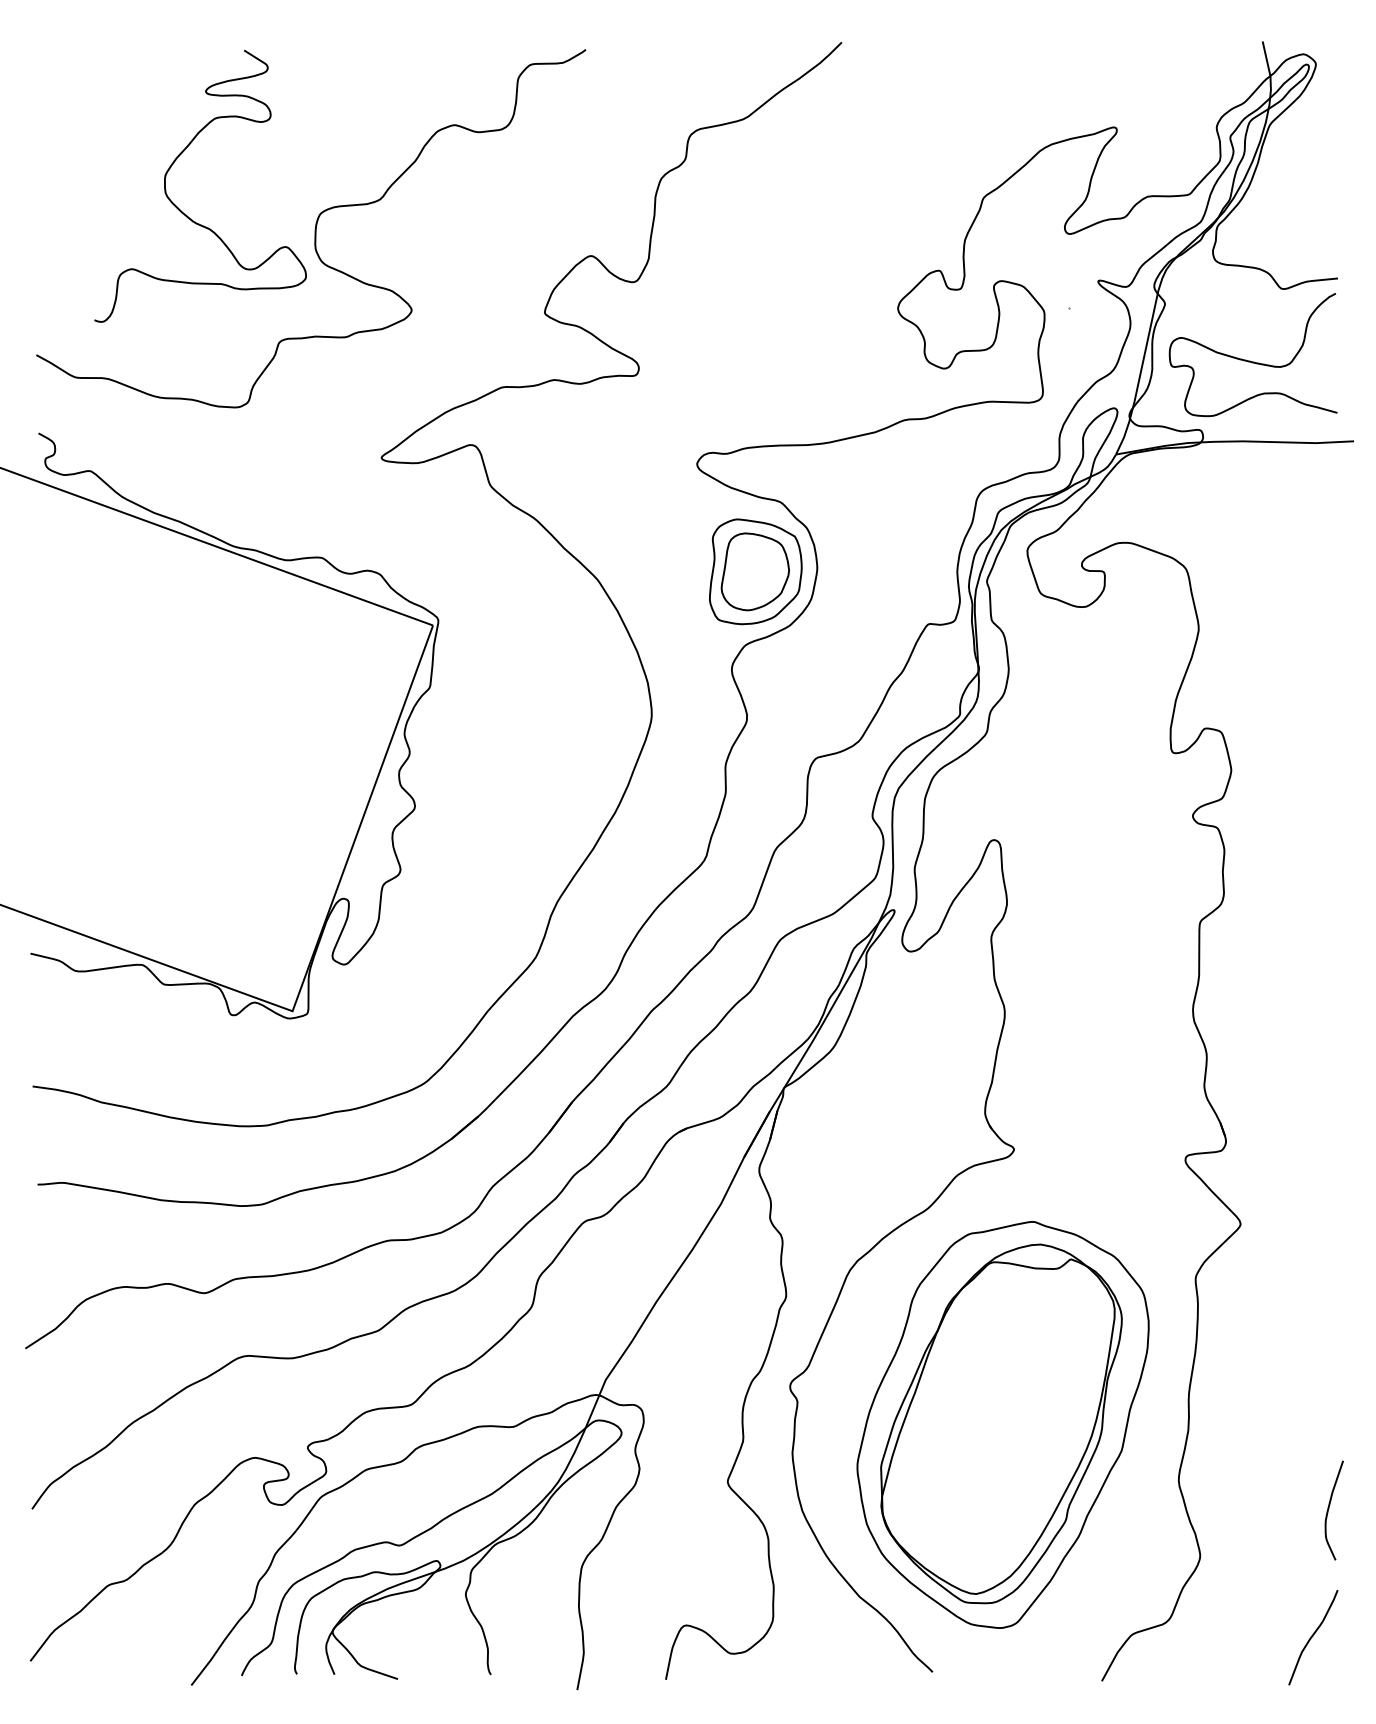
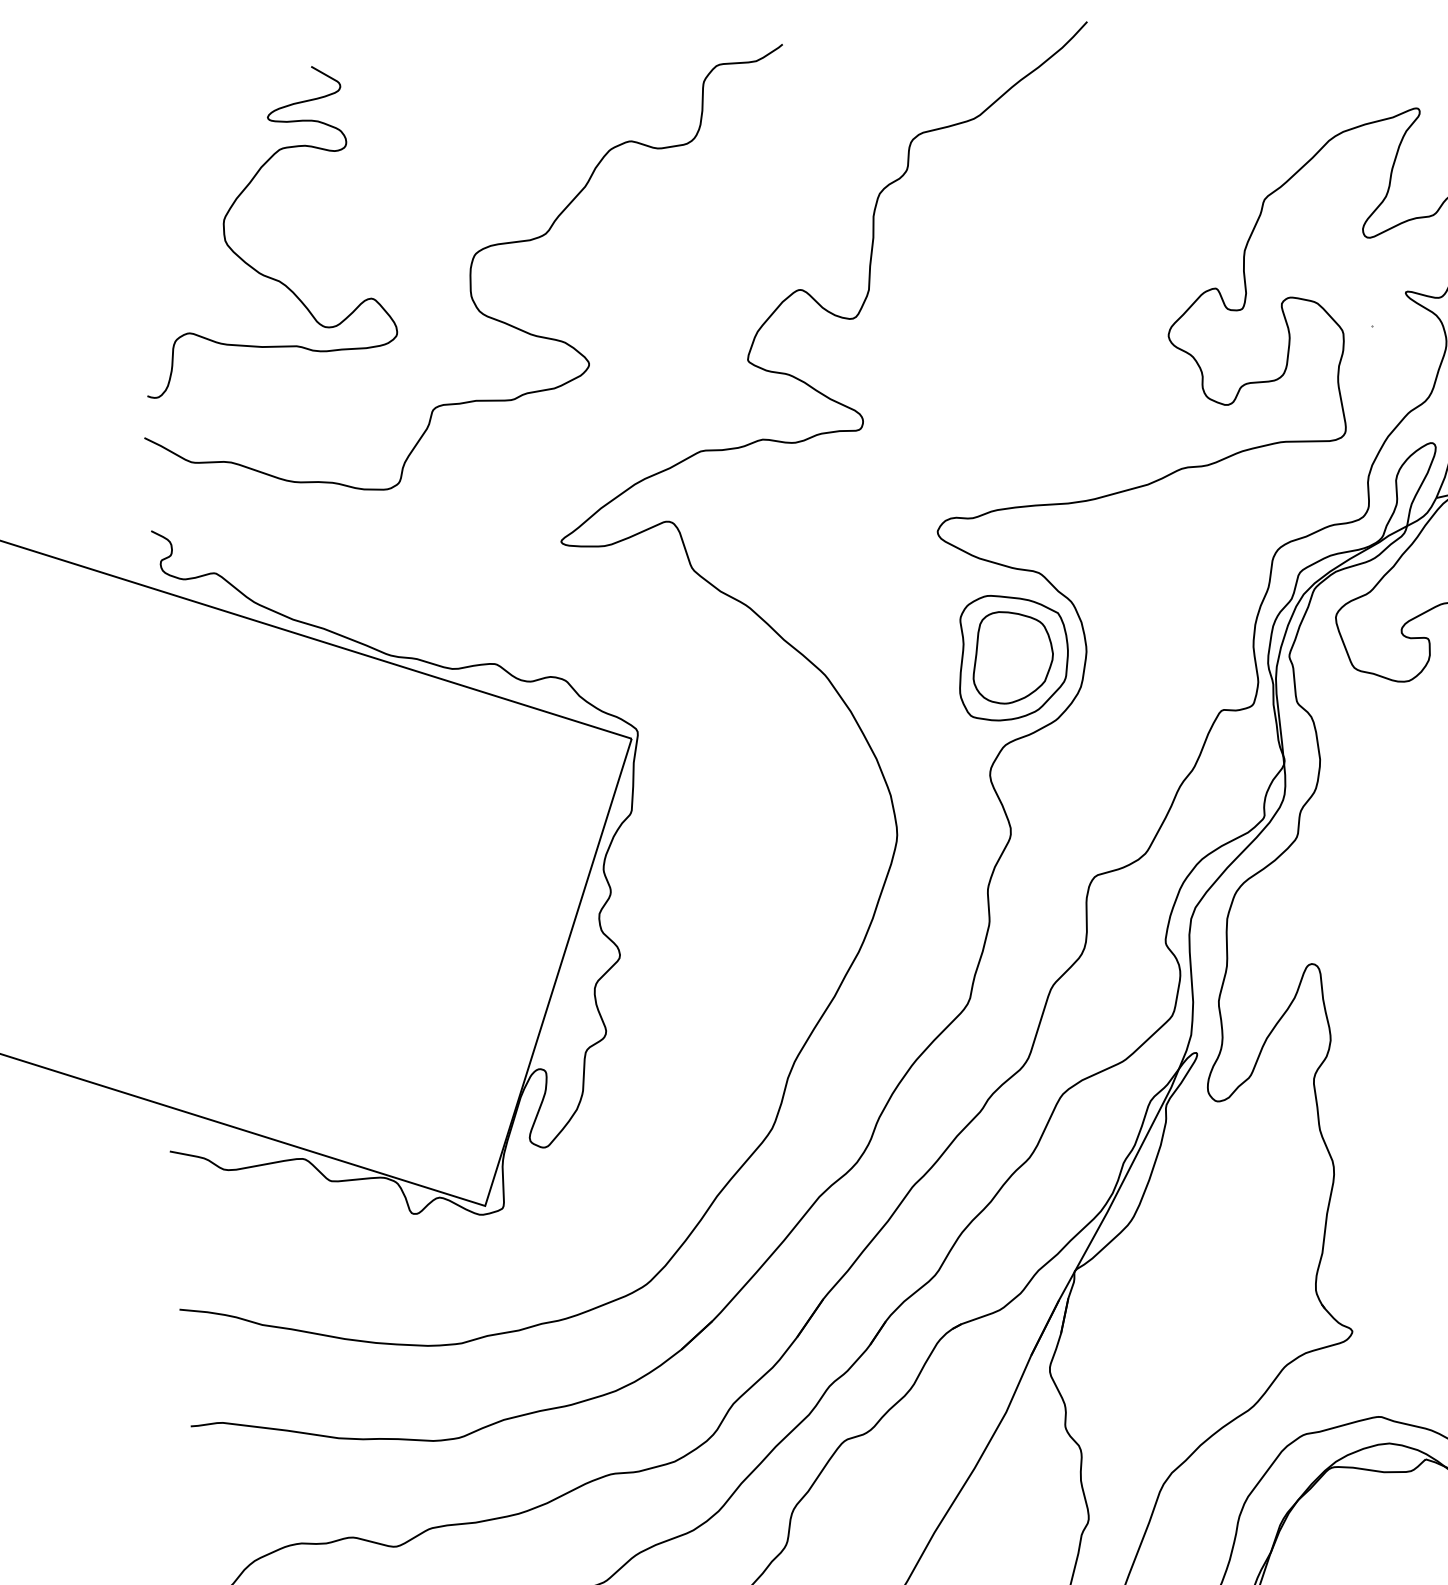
curve: (178, 207) -> (241, 257), moved

